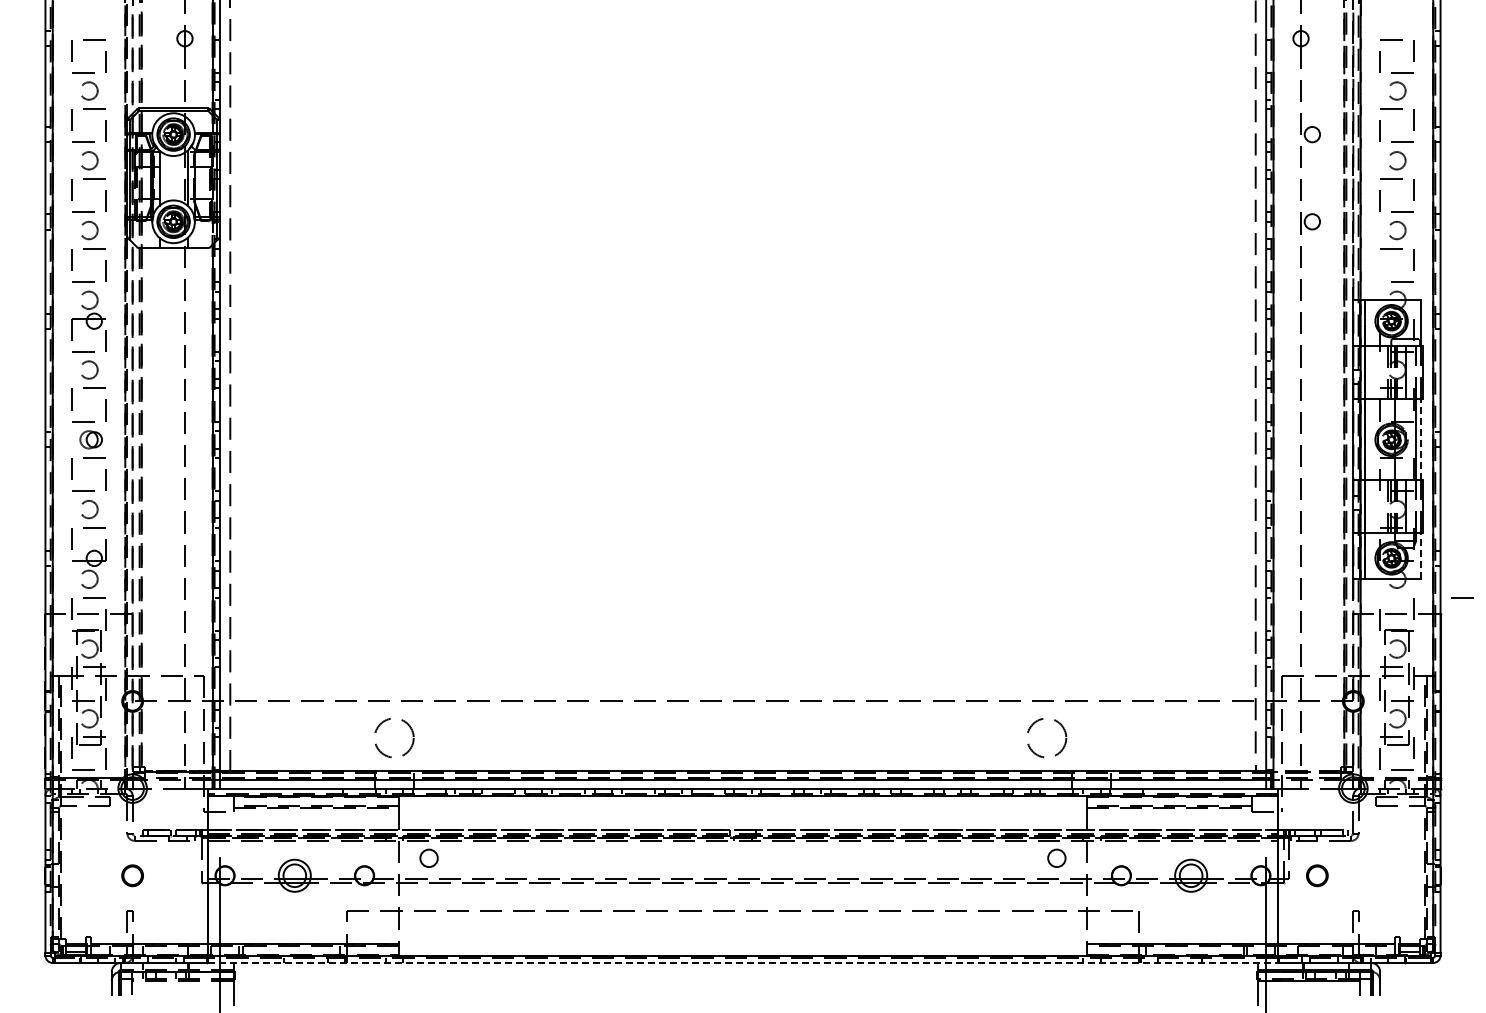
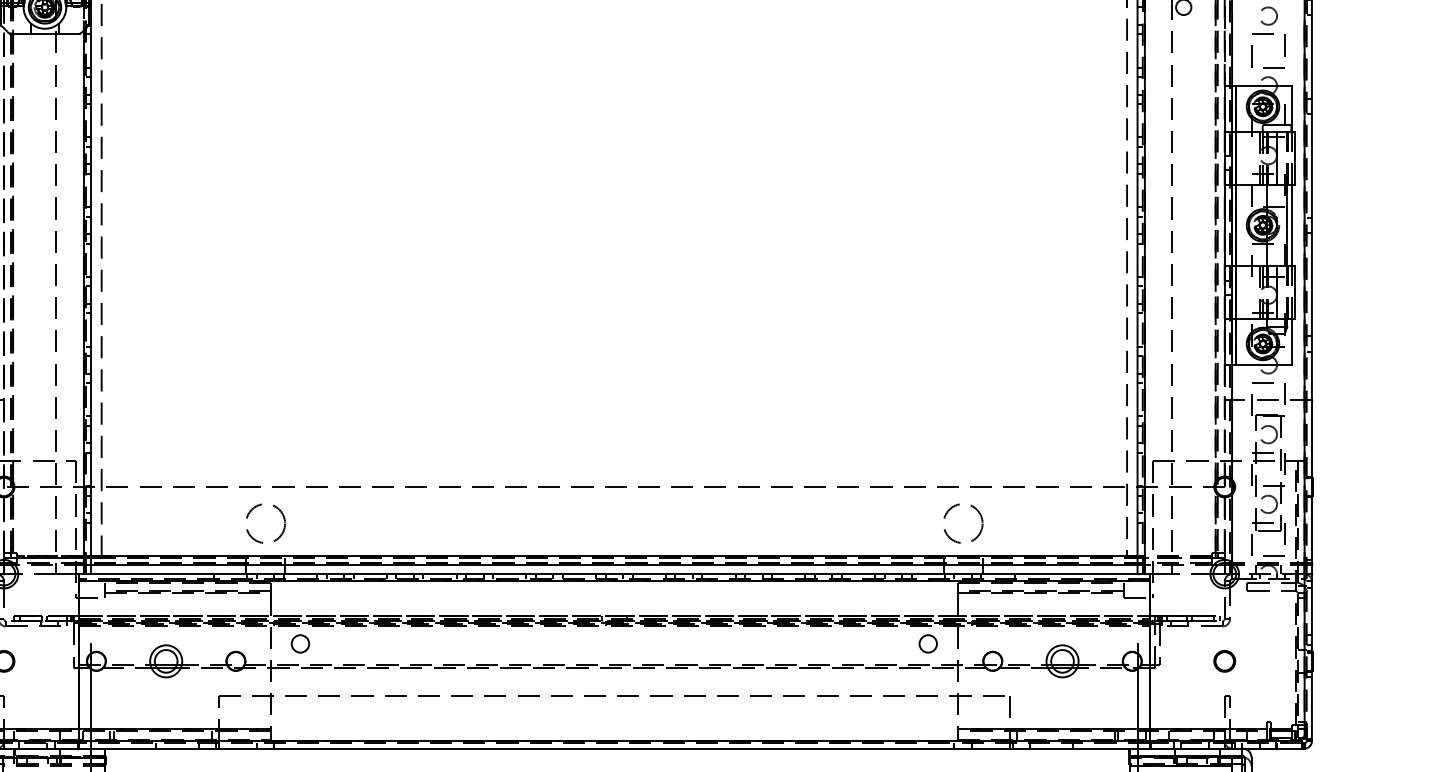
line: (1379, 270) -> (1250, 56), added
line: (1420, 439) -> (1291, 225), dashed -> solid
line: (1420, 556) -> (1291, 342), dashed -> solid
line: (1462, 597) -> (1262, 383), moved
circle: (1047, 738) -> (963, 524), moved
part: (1317, 875) -> (1224, 661), moved
line: (743, 962) -> (614, 748), dashed -> solid

